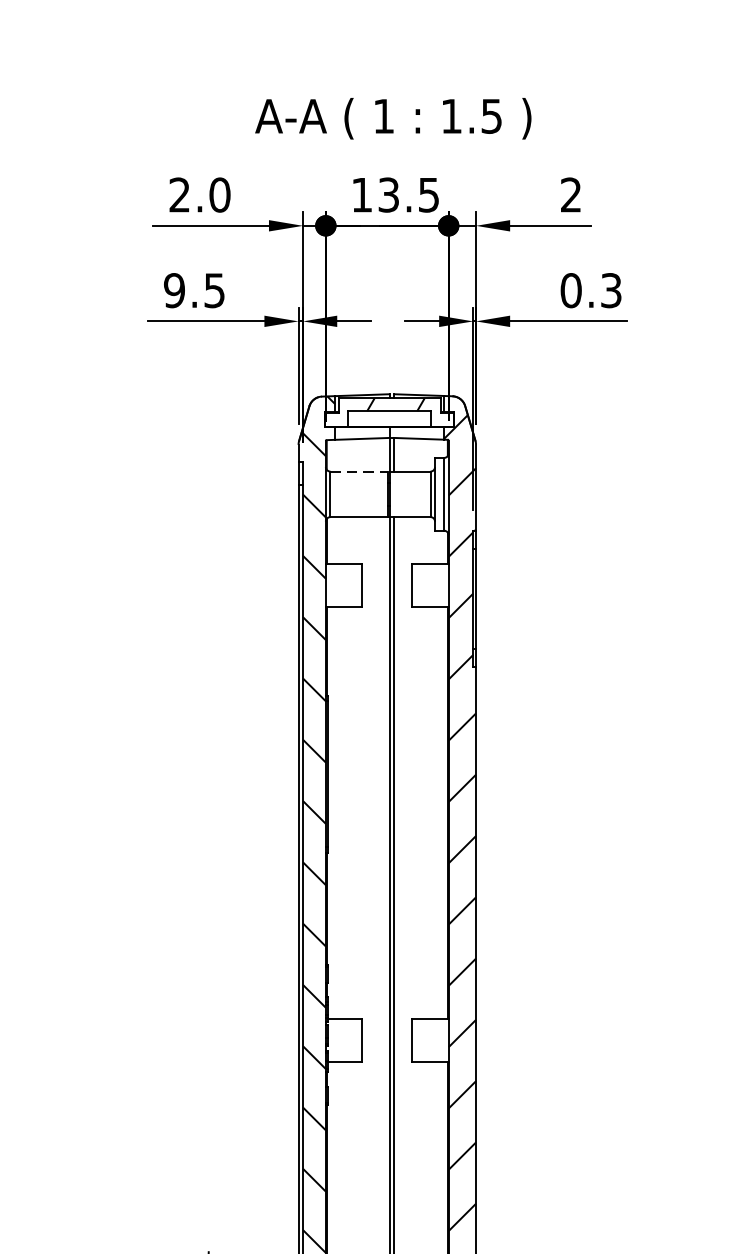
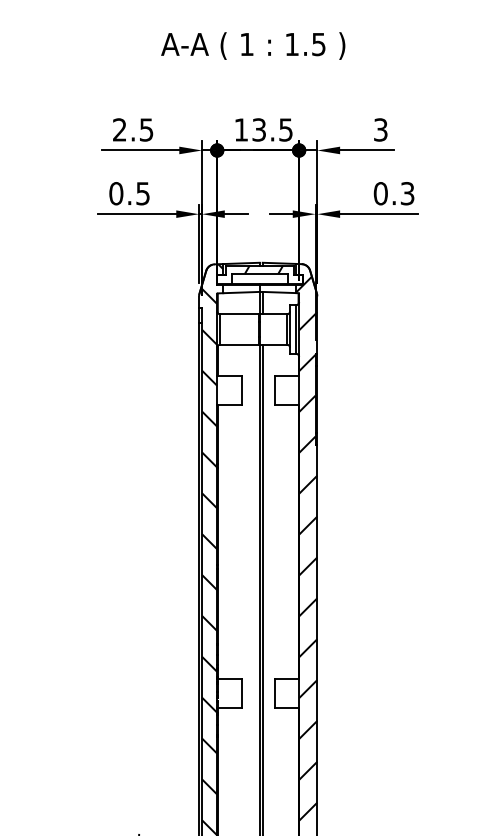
text: (393, 117) -> (253, 45), moved
text: (219, 194) -> (146, 129), 2.0 -> 2.5
text: (570, 194) -> (380, 129), 2 -> 3
text: (174, 290) -> (116, 193), 9.5 -> 0.5
line: (359, 471) -> (239, 314), dashed -> solid

